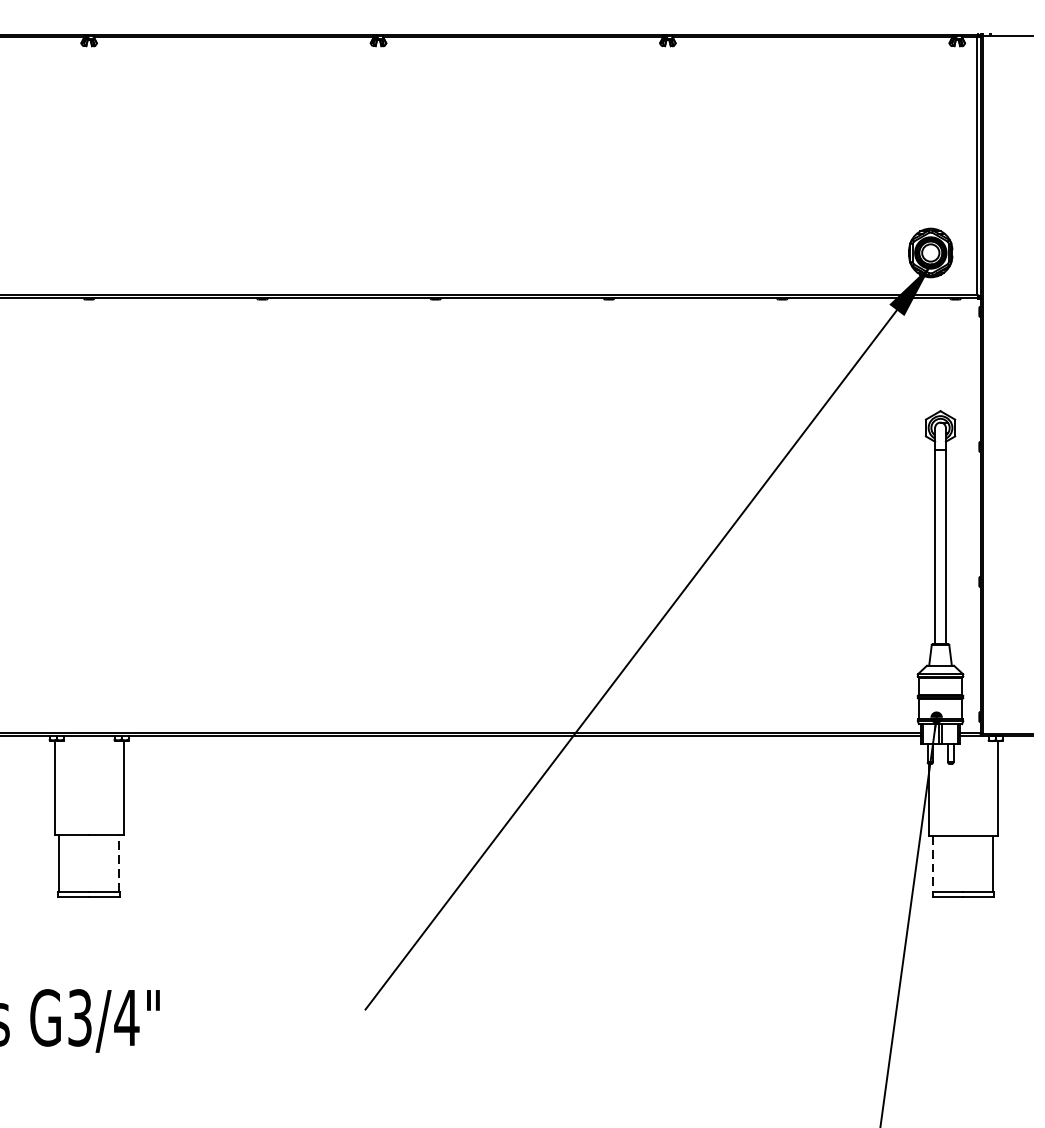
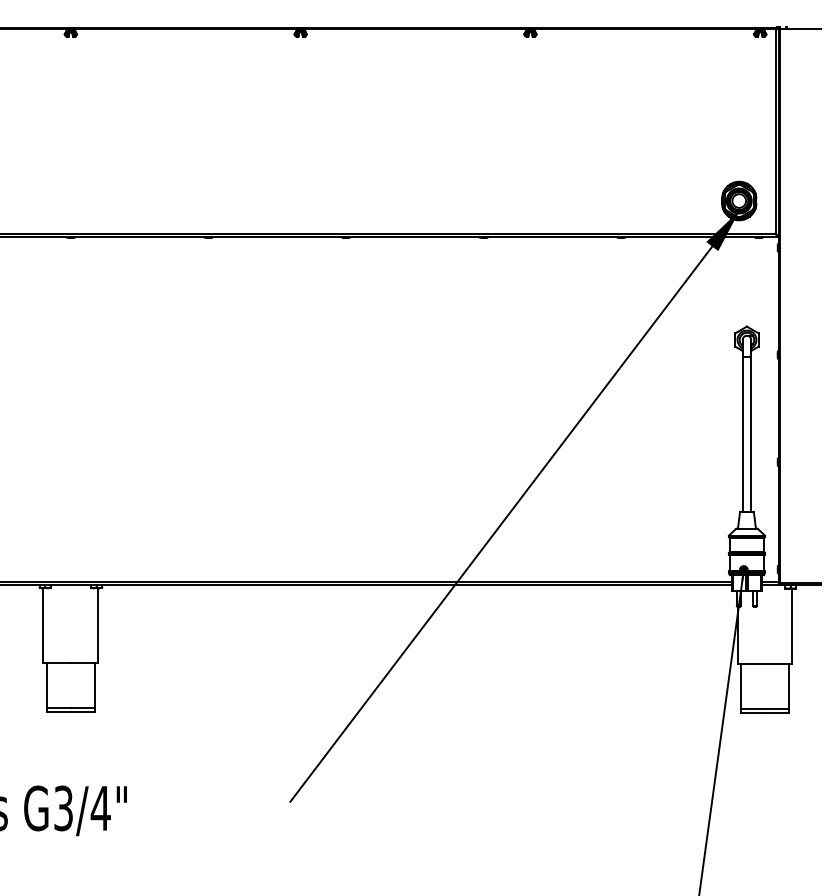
line: (118, 863) -> (94, 685), dashed -> solid
line: (932, 864) -> (740, 686), dashed -> solid

